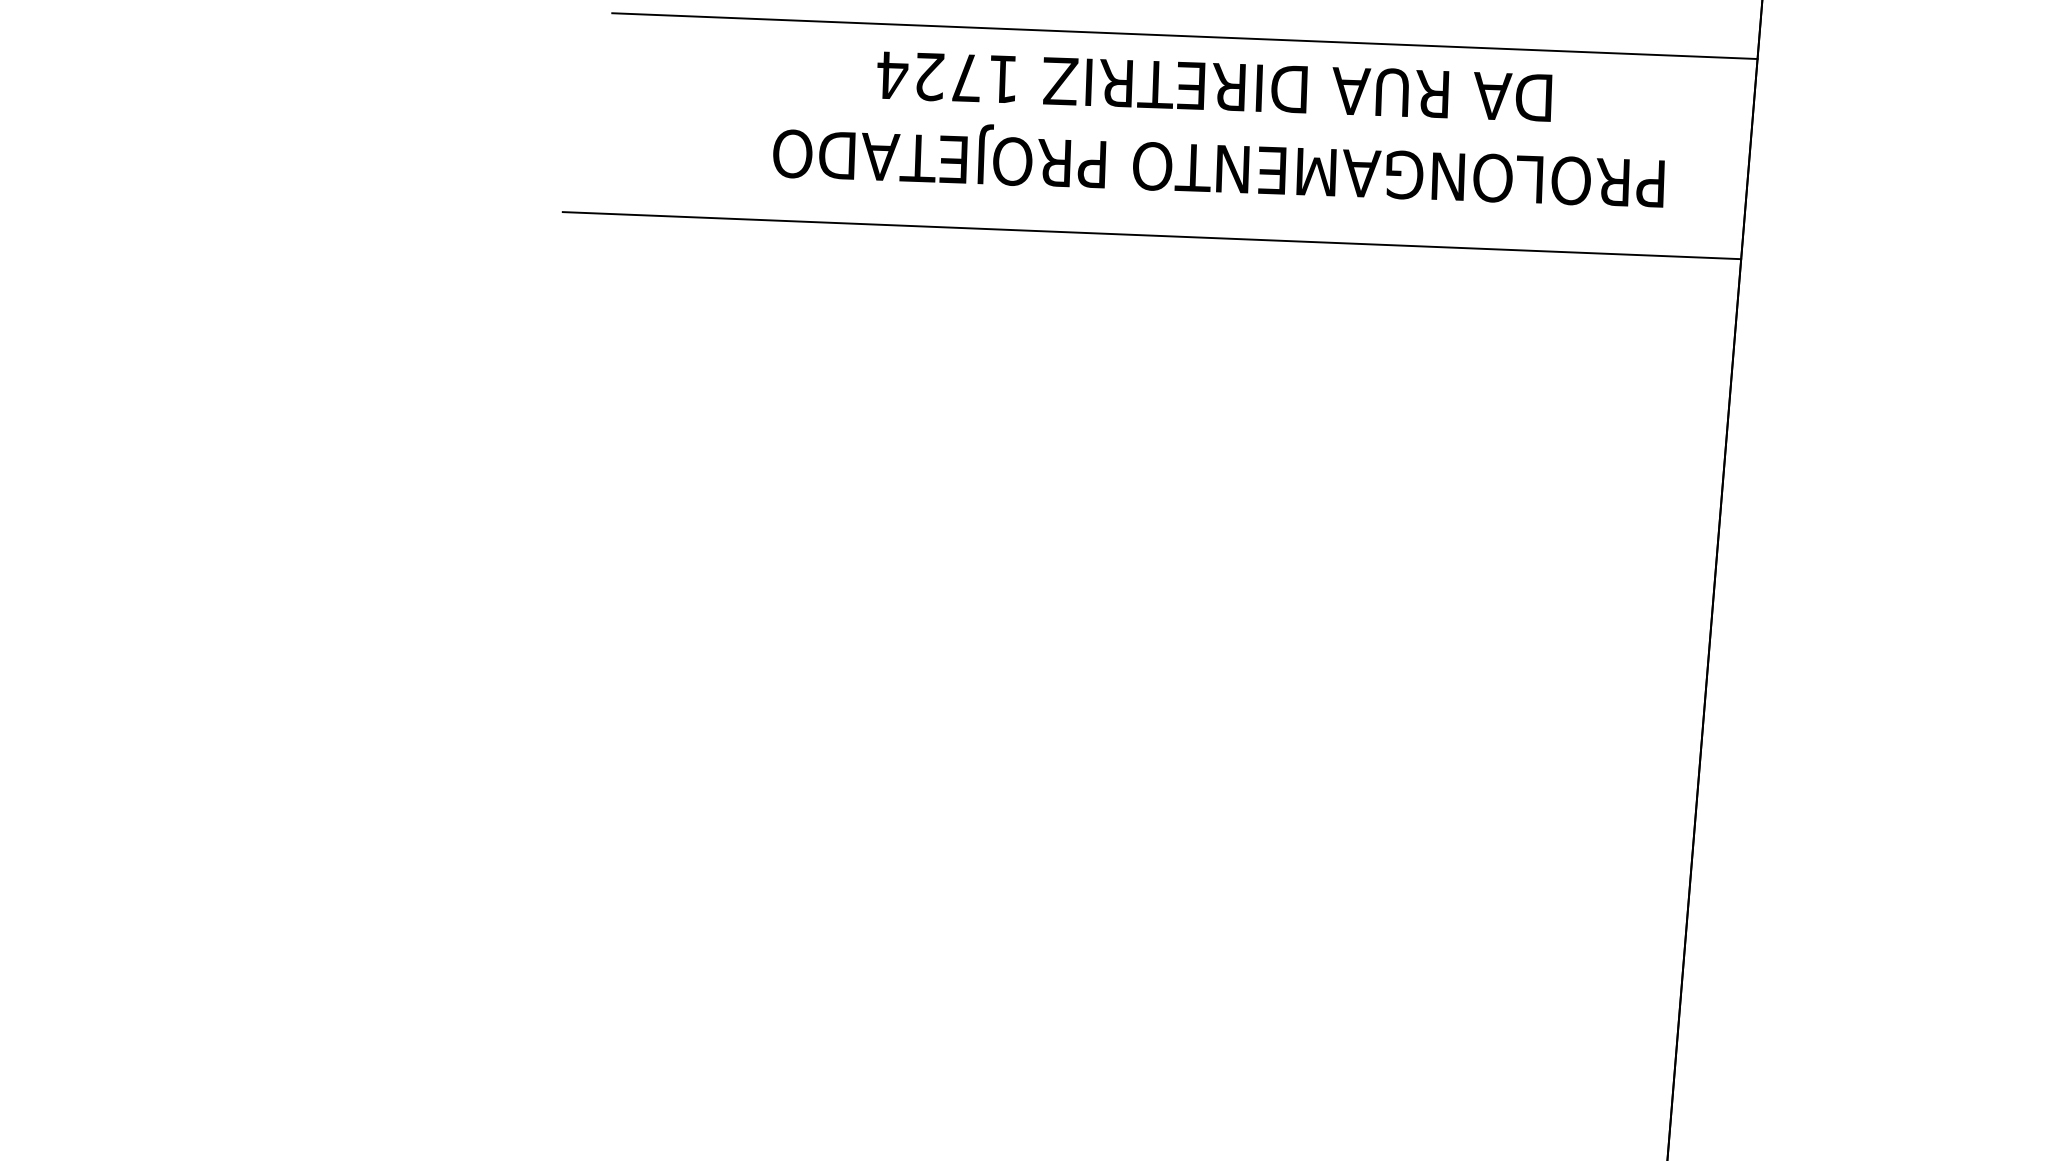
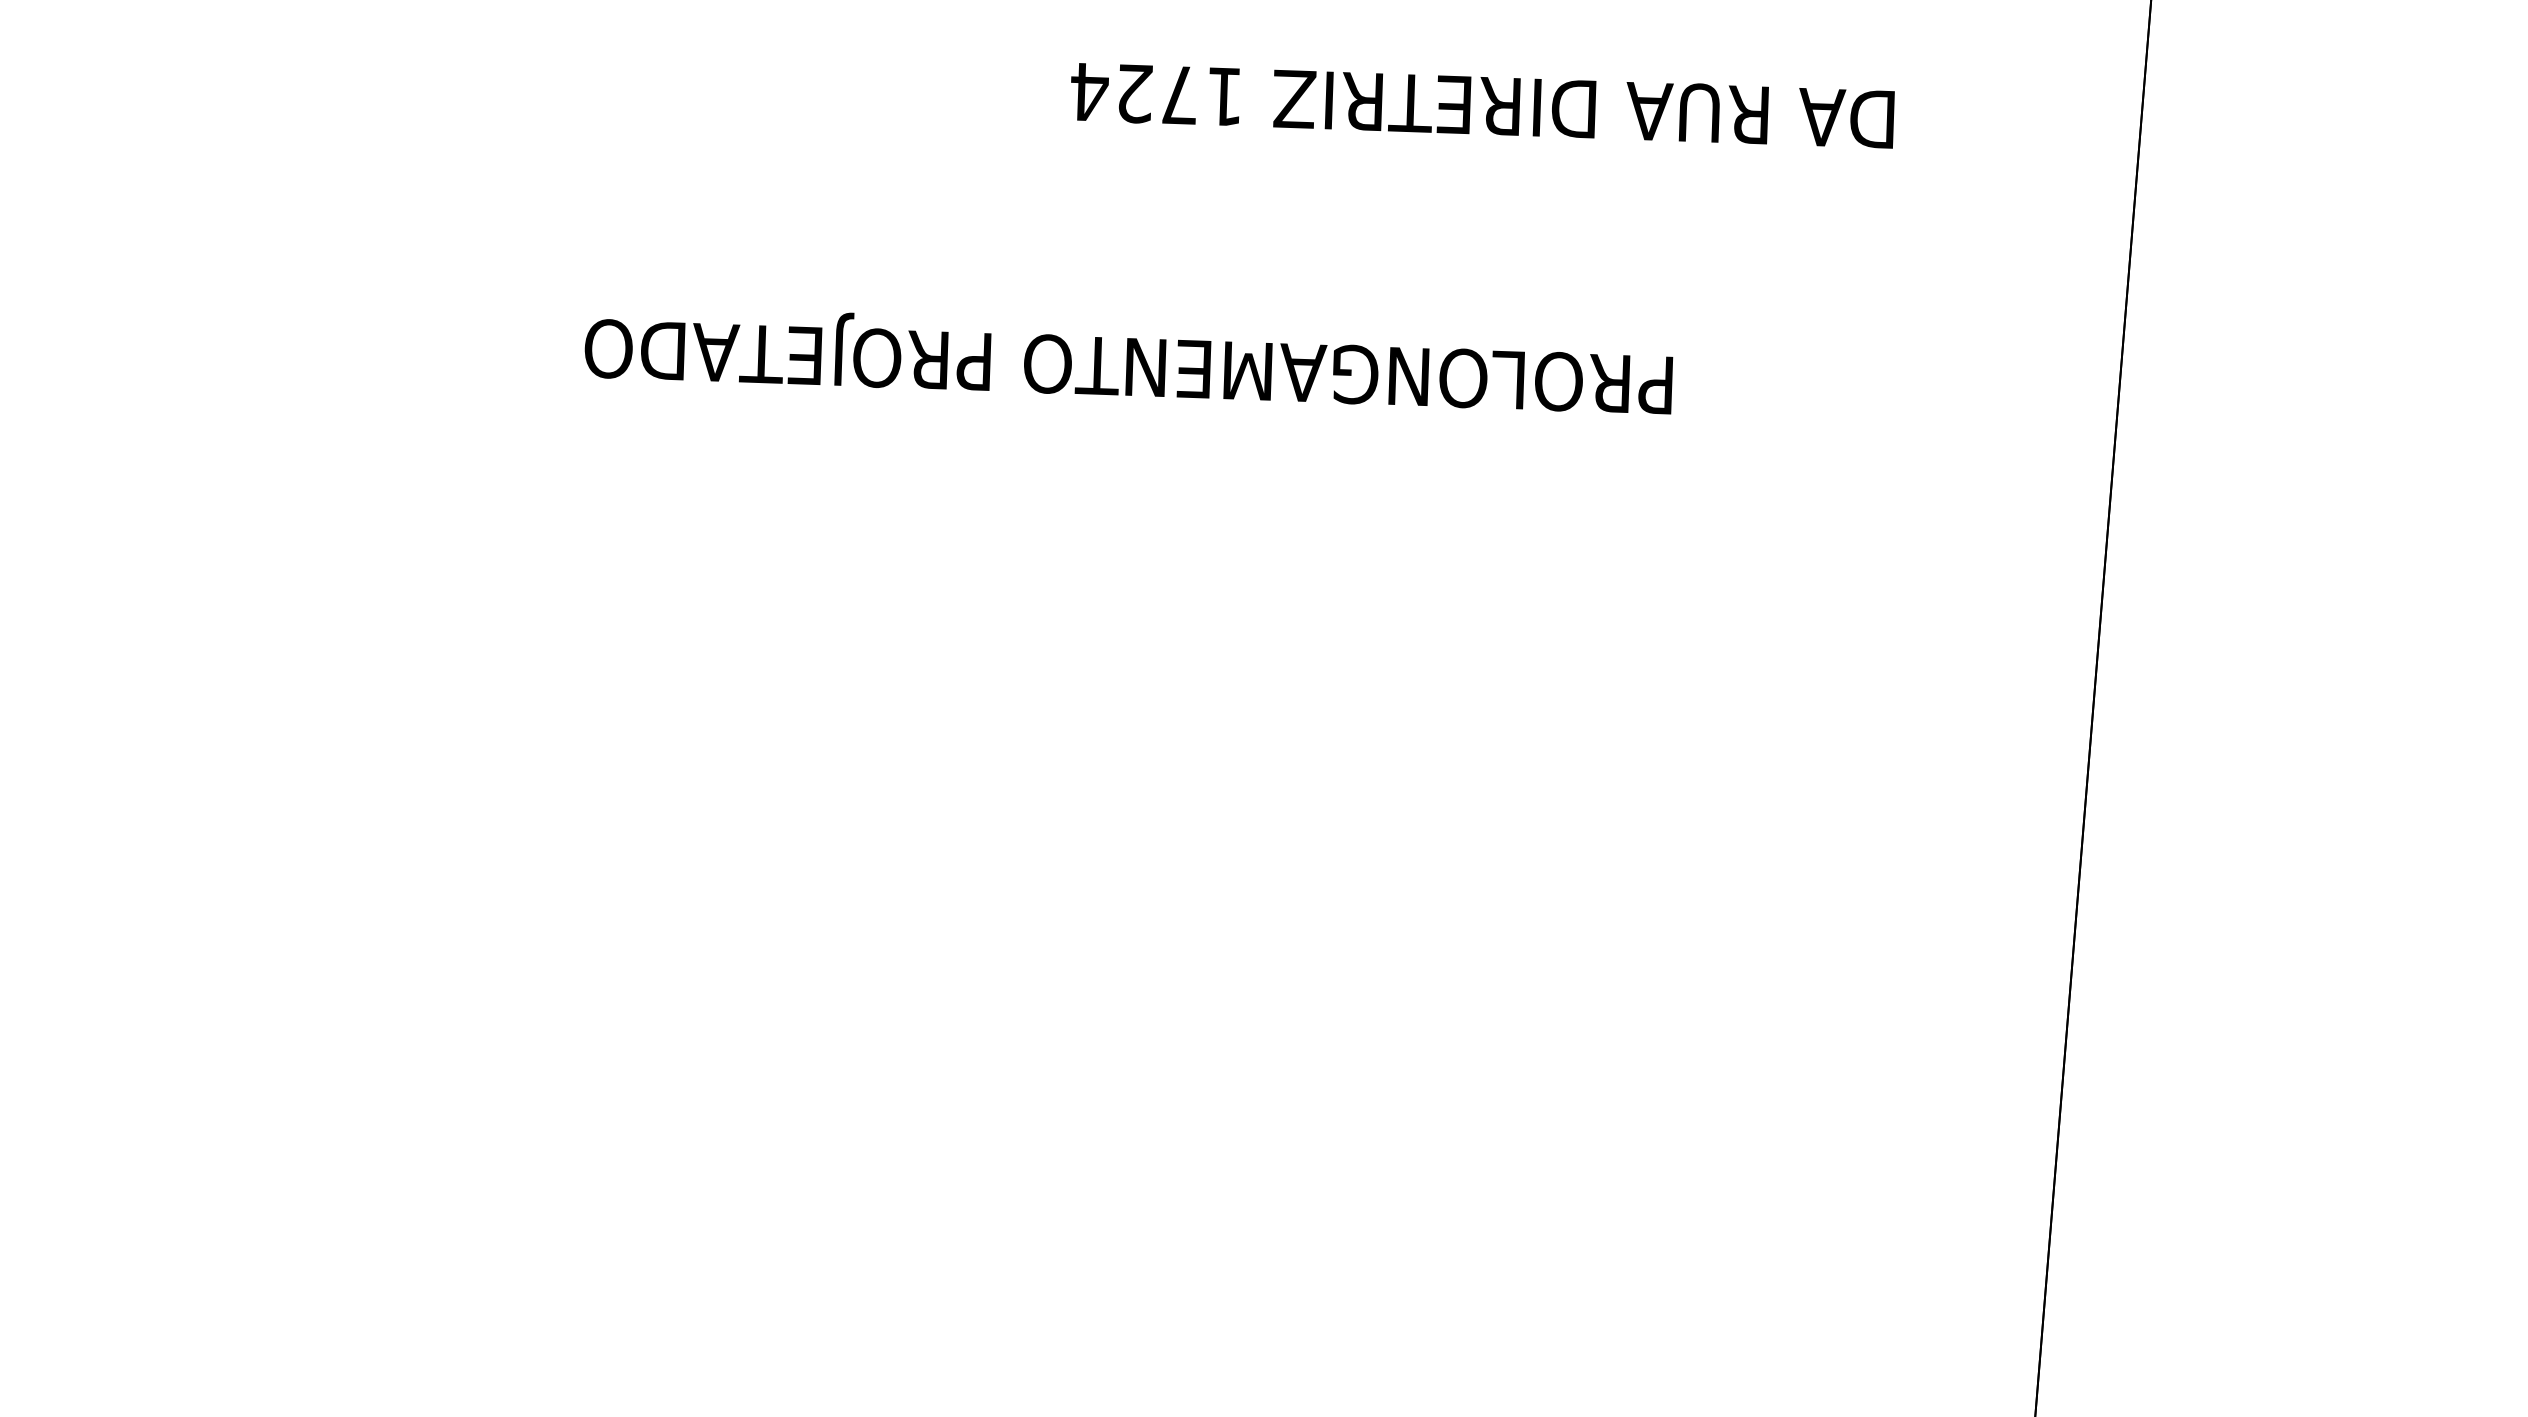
line: (1185, 36) -> (1446, 44), removed
text: (1218, 165) -> (1128, 363), moved
line: (1152, 235) -> (1406, 287), removed

